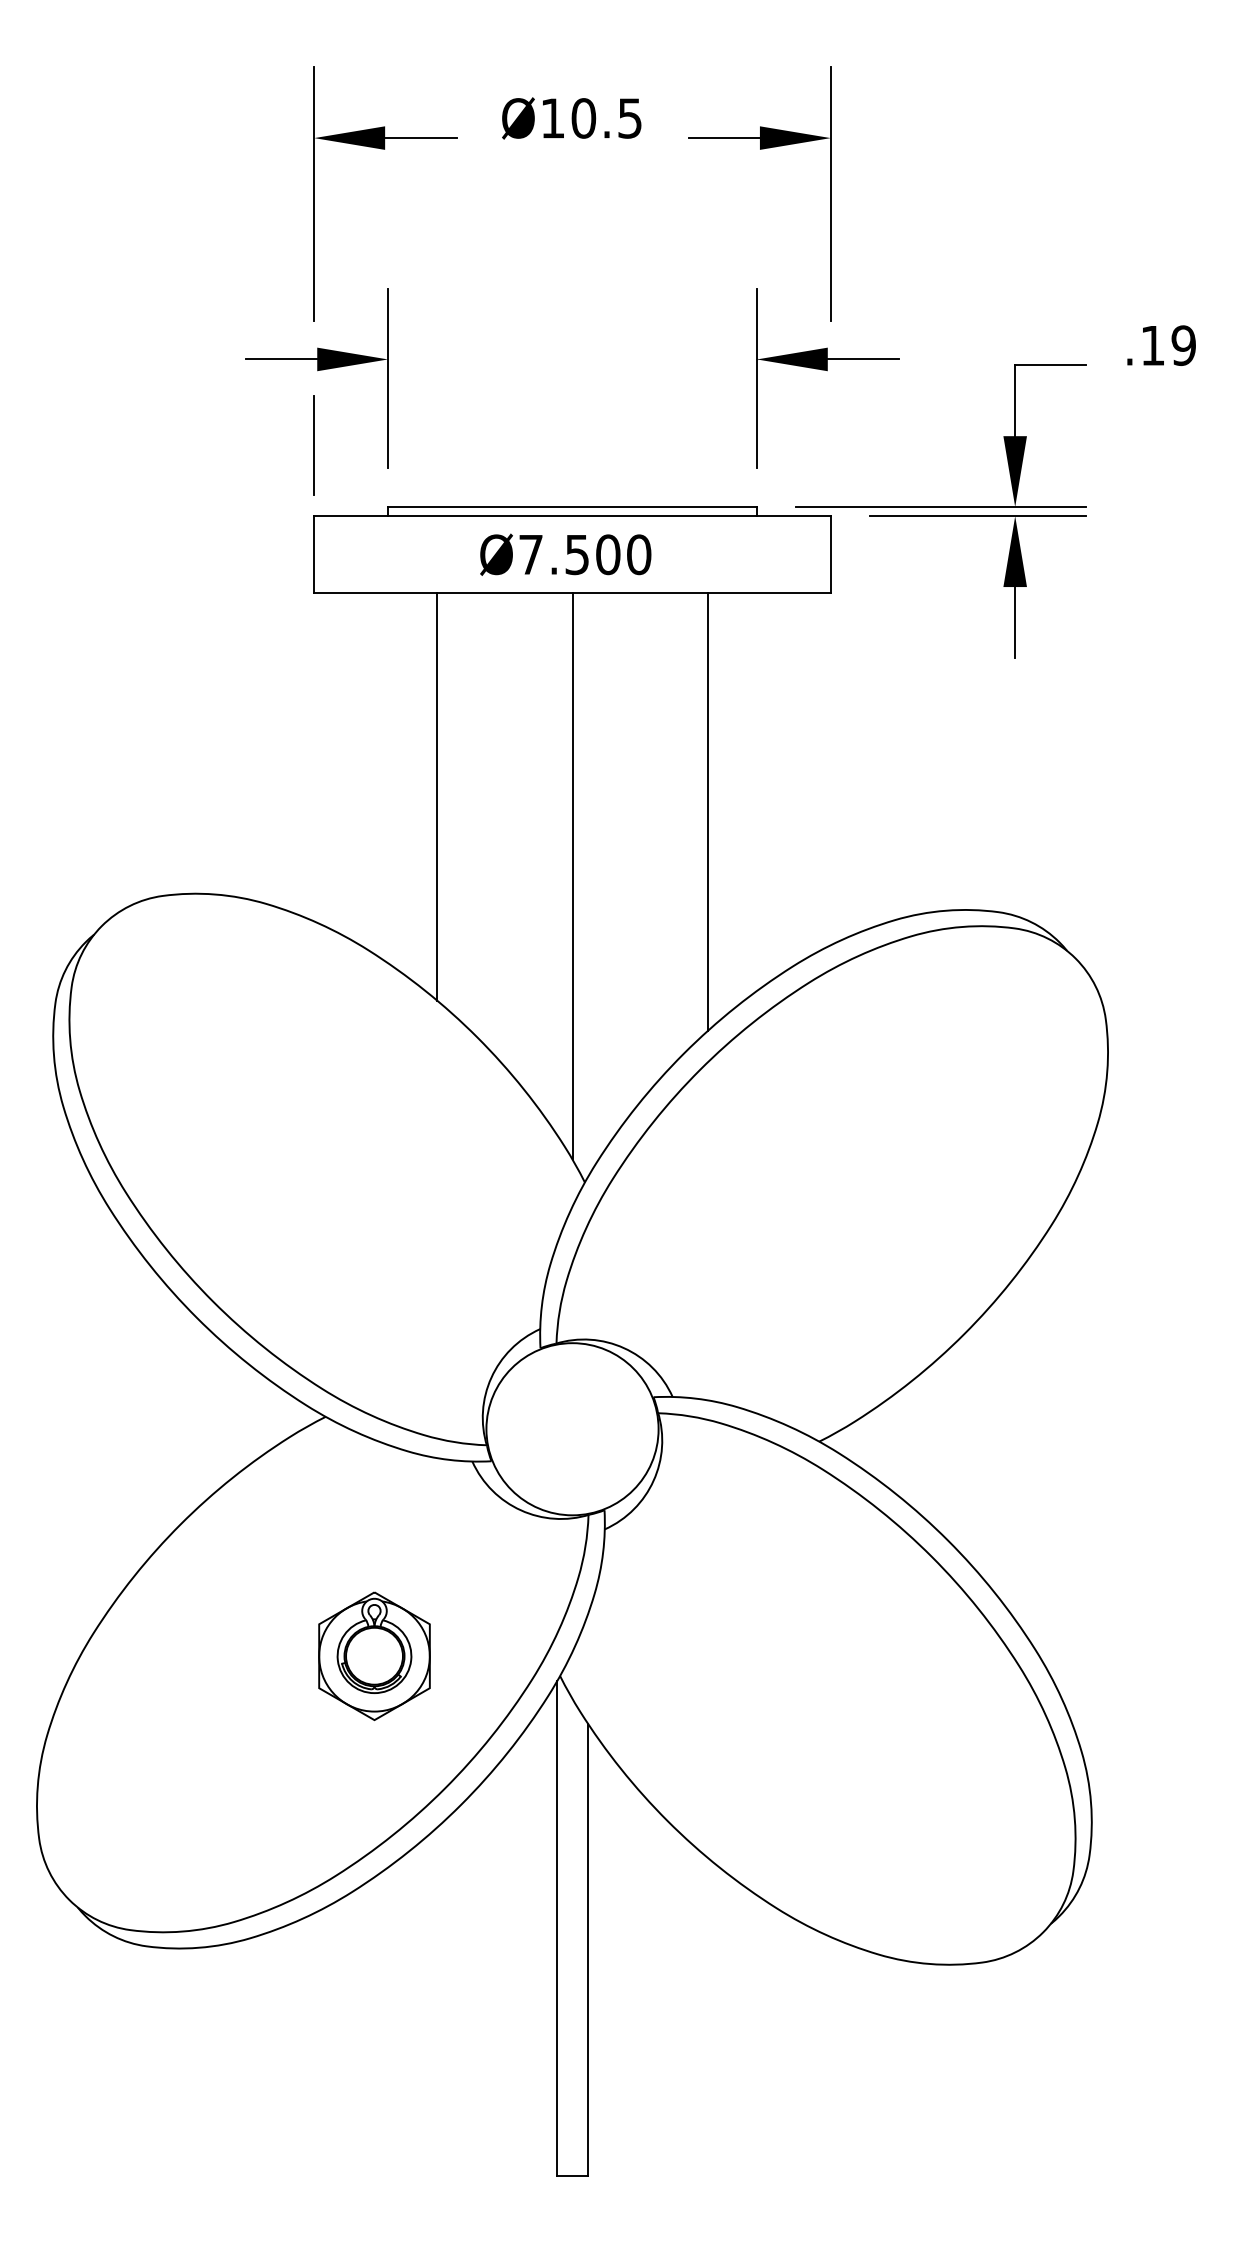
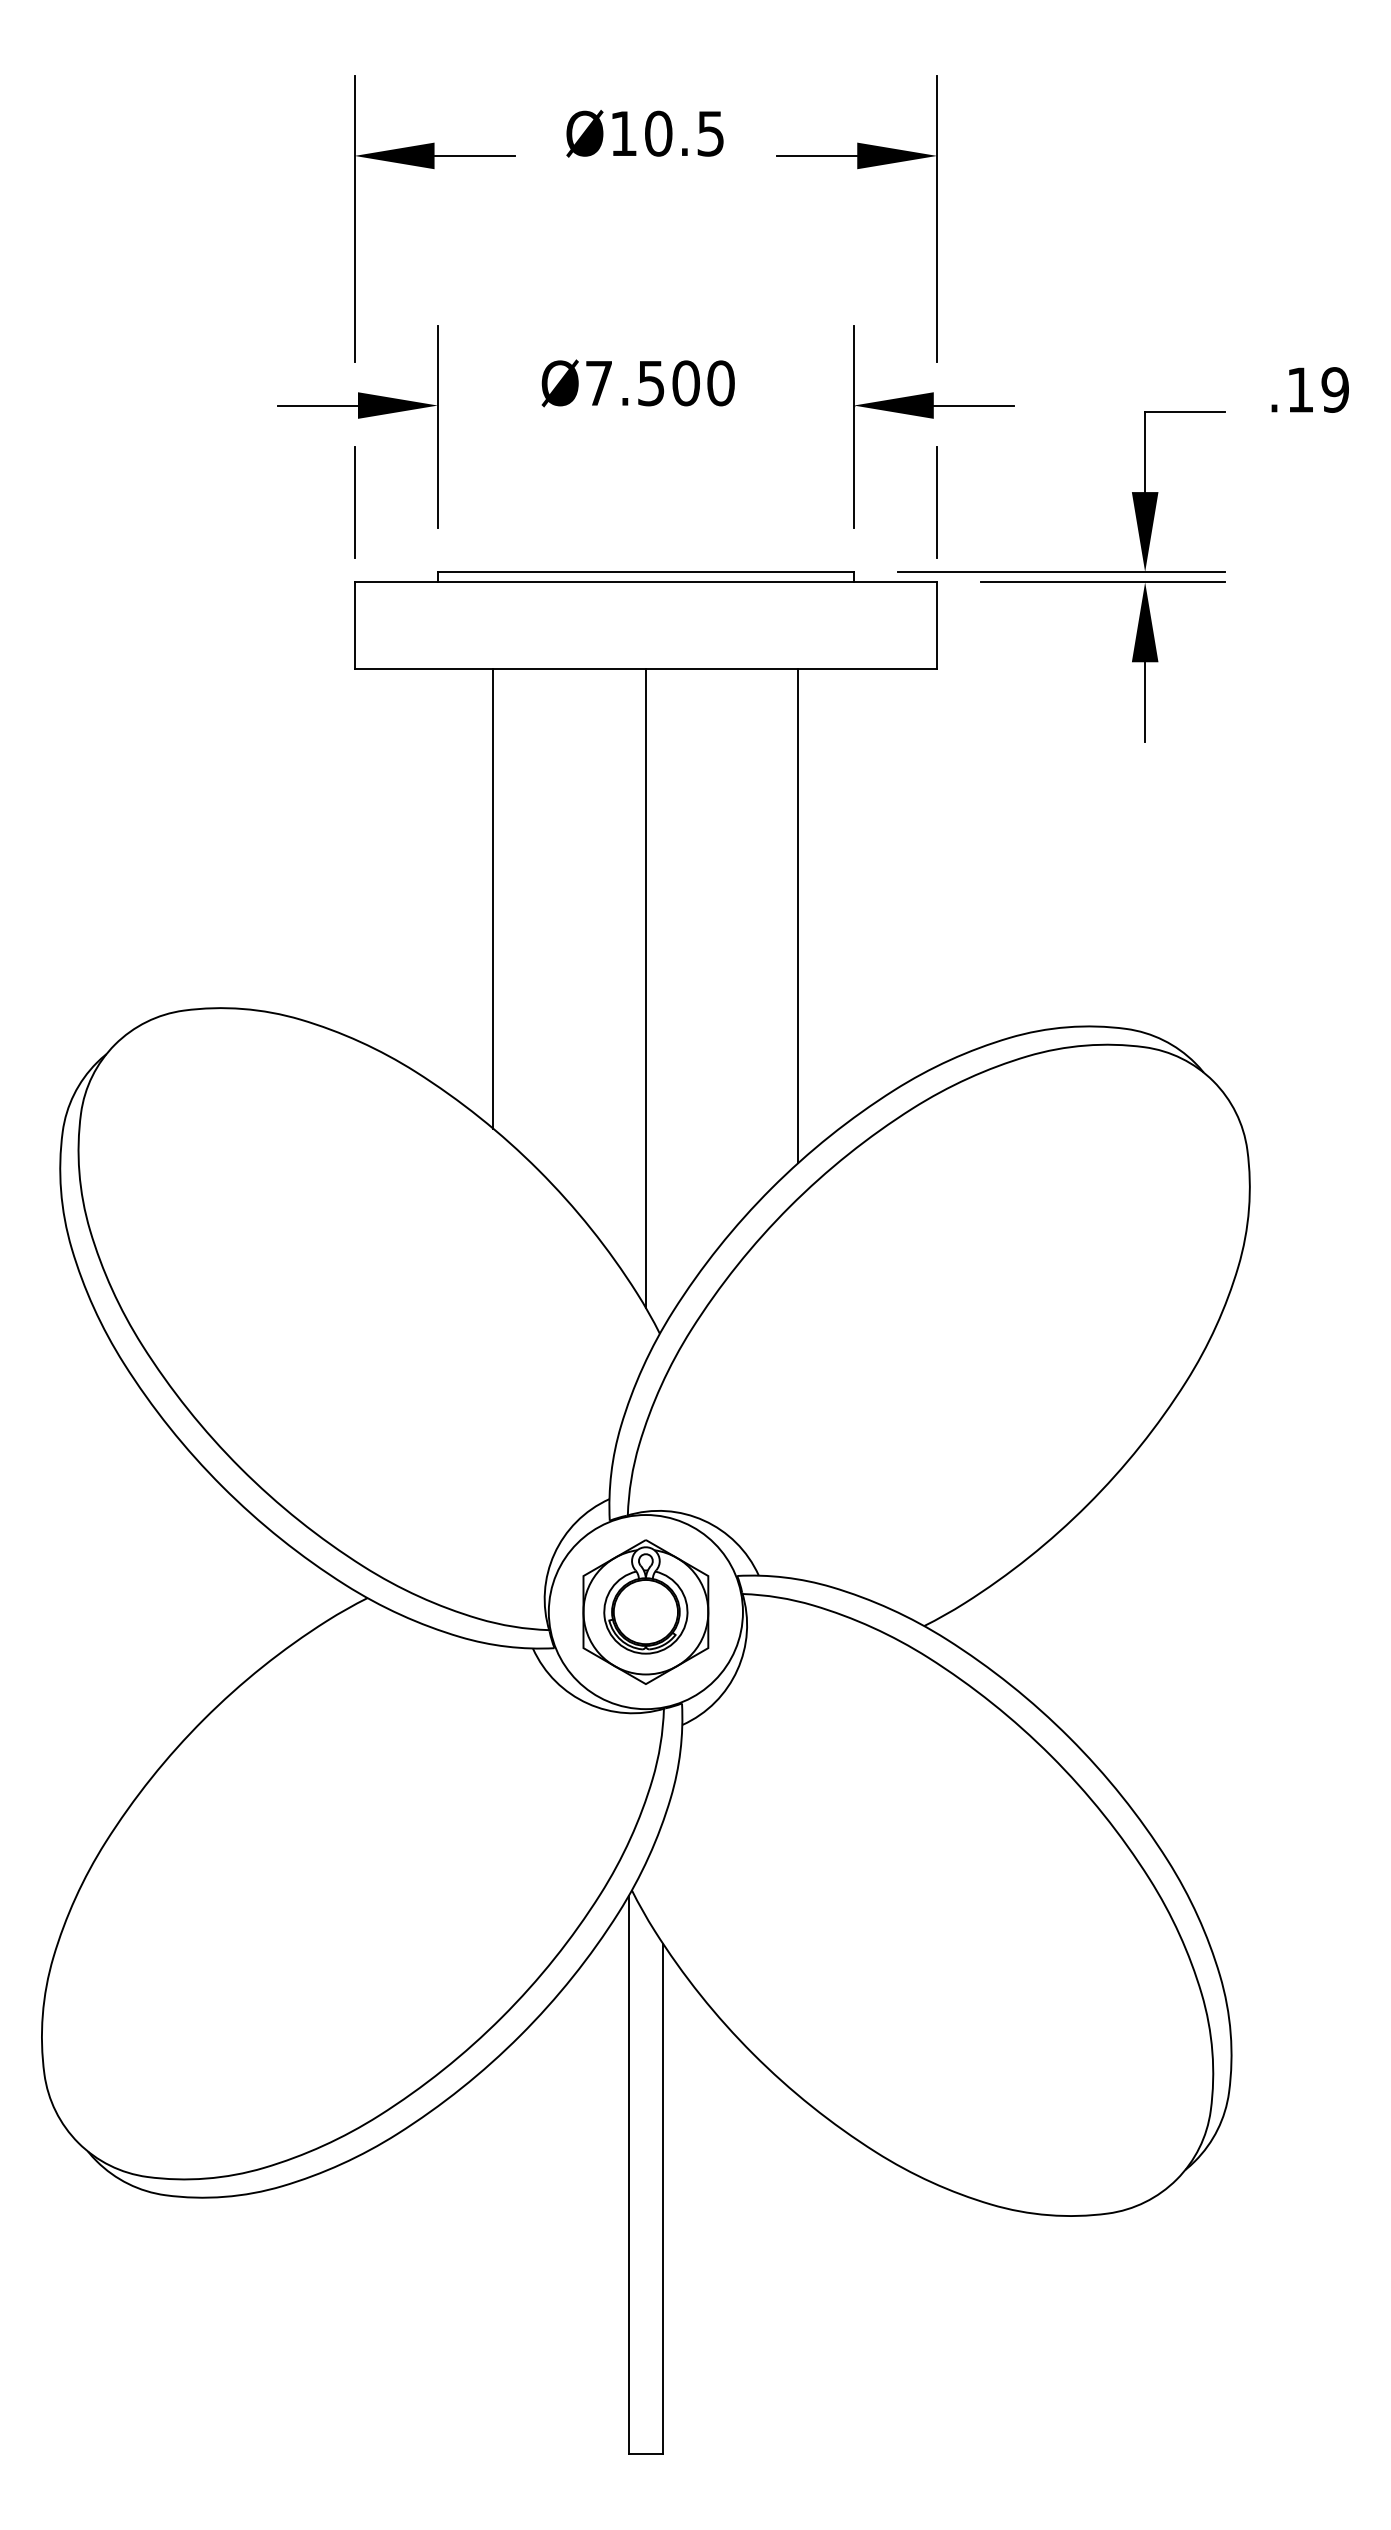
line: (830, 445) -> (936, 502), added
text: (565, 554) -> (637, 383), moved
part: (374, 1655) -> (645, 1611), moved

